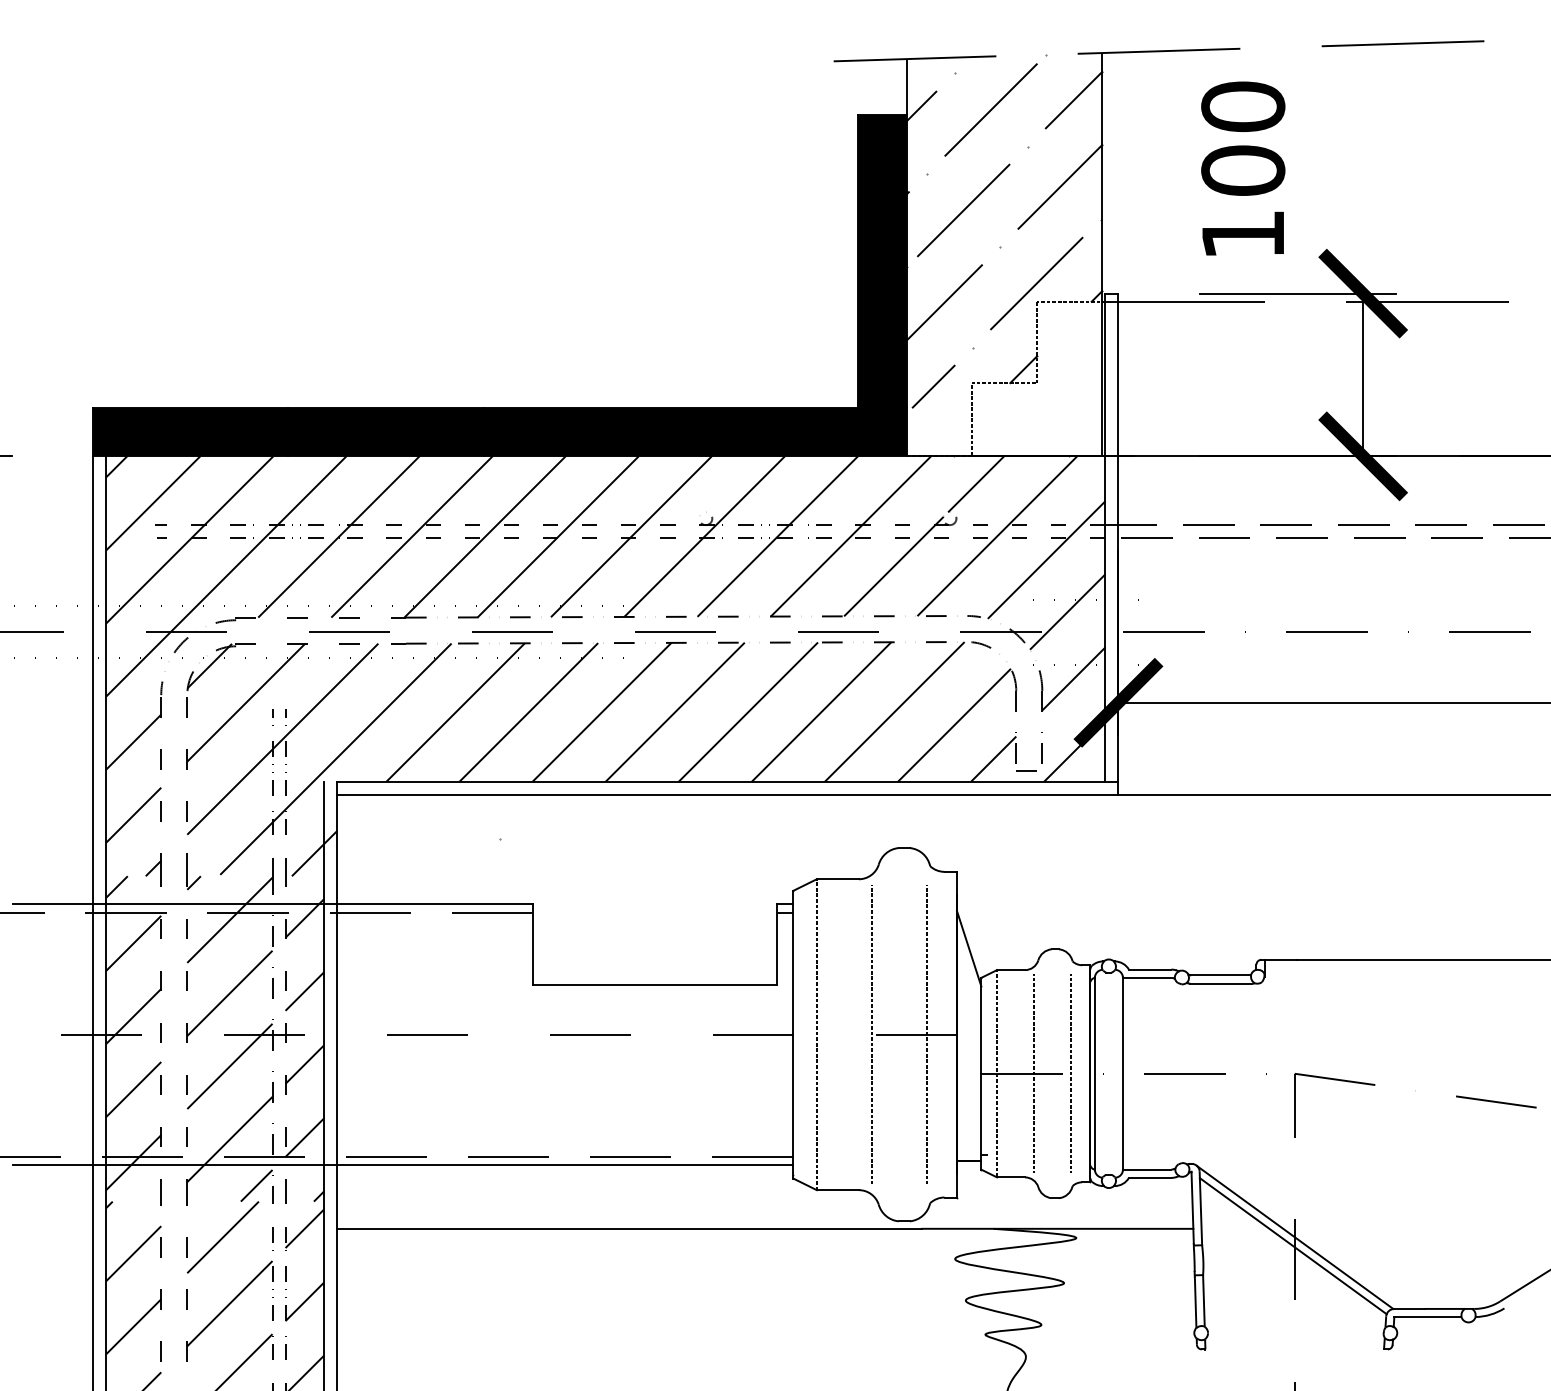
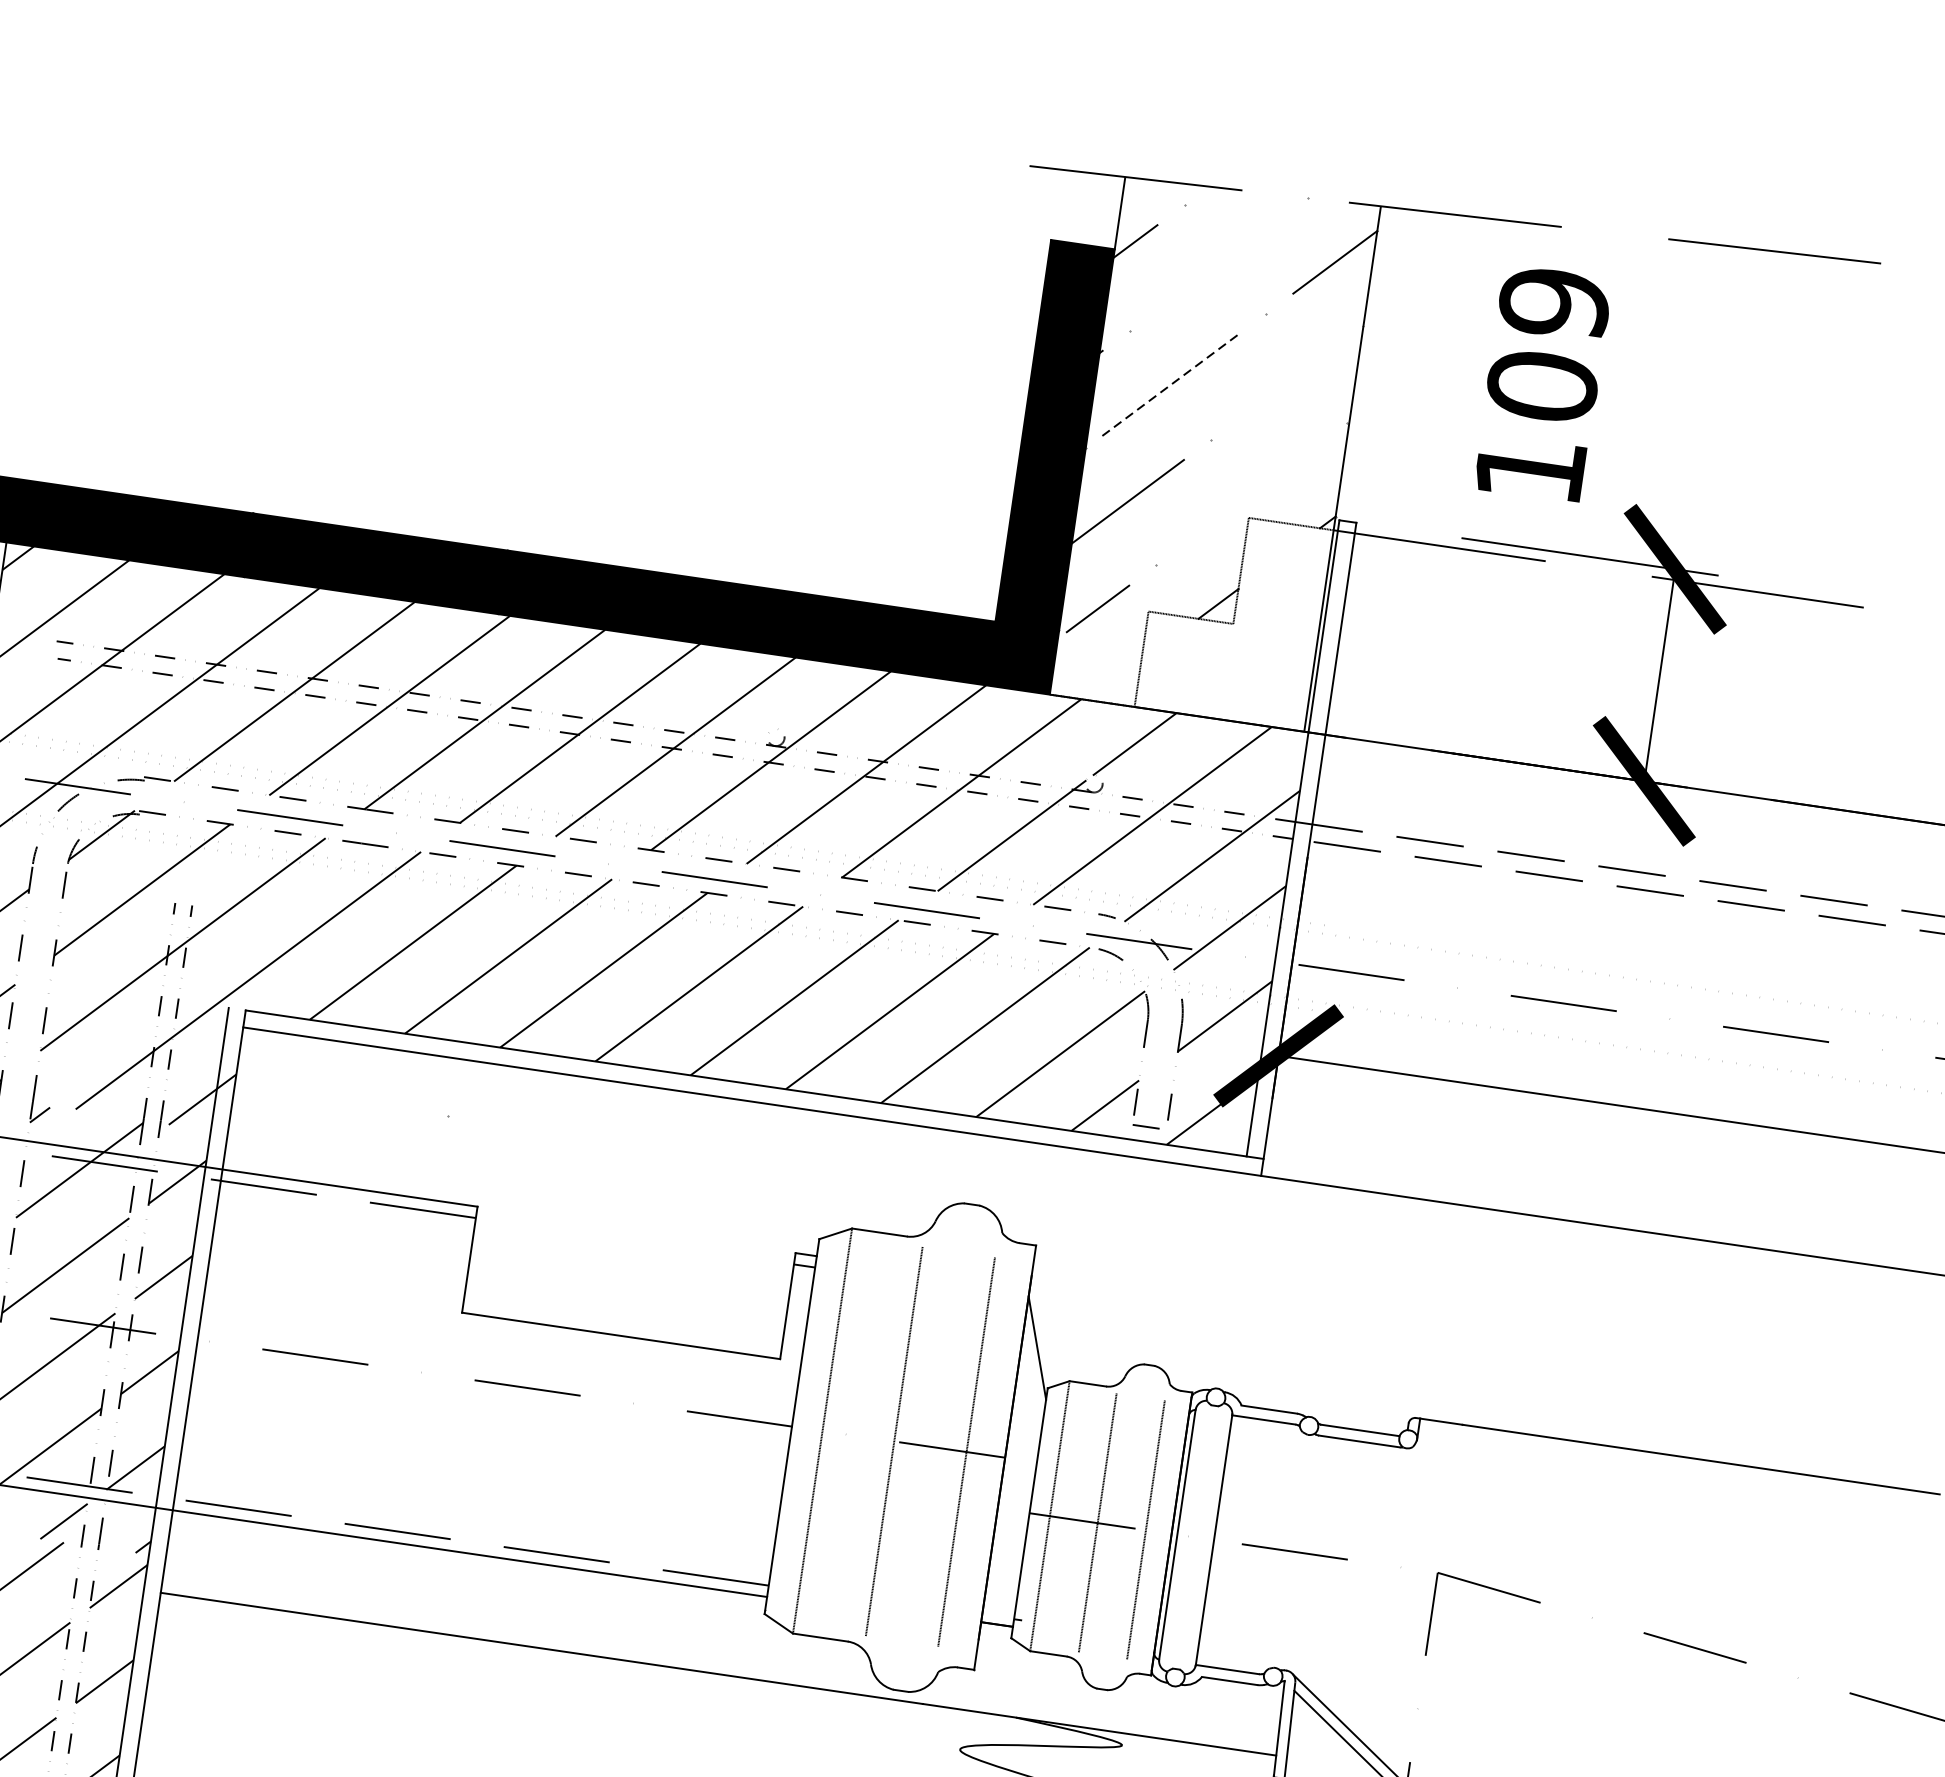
text: (1243, 106) -> (1554, 302), 100 -> 109
line: (990, 109) -> (1224, 258), removed
line: (1060, 186) -> (1301, 372), removed
line: (963, 210) -> (1170, 385), solid -> dashed
line: (1036, 283) -> (1251, 494), removed

